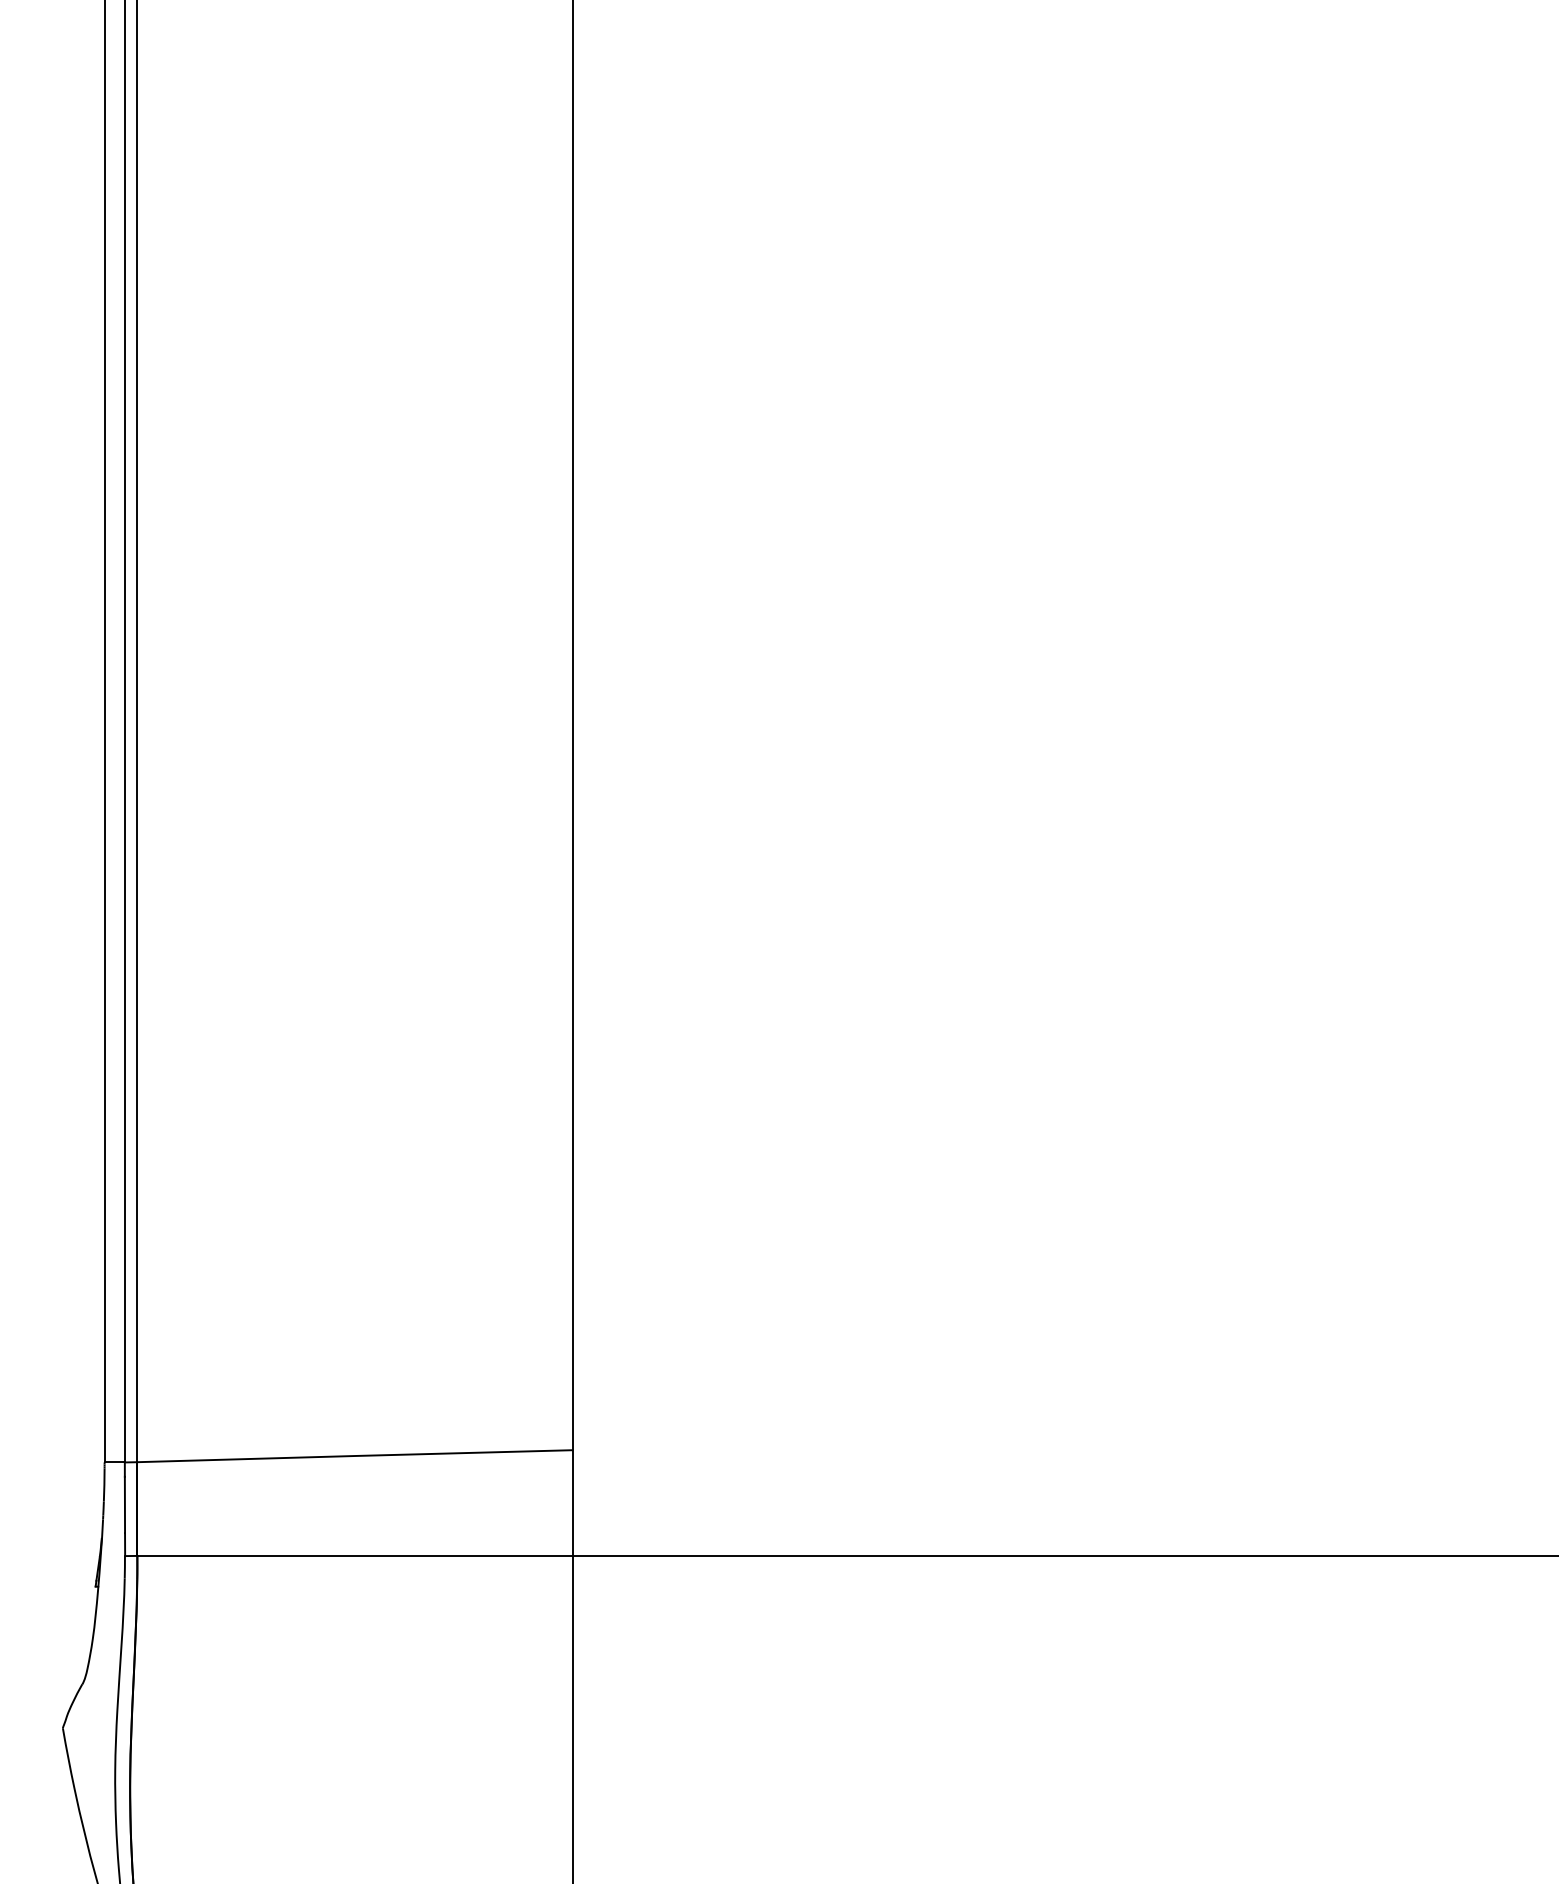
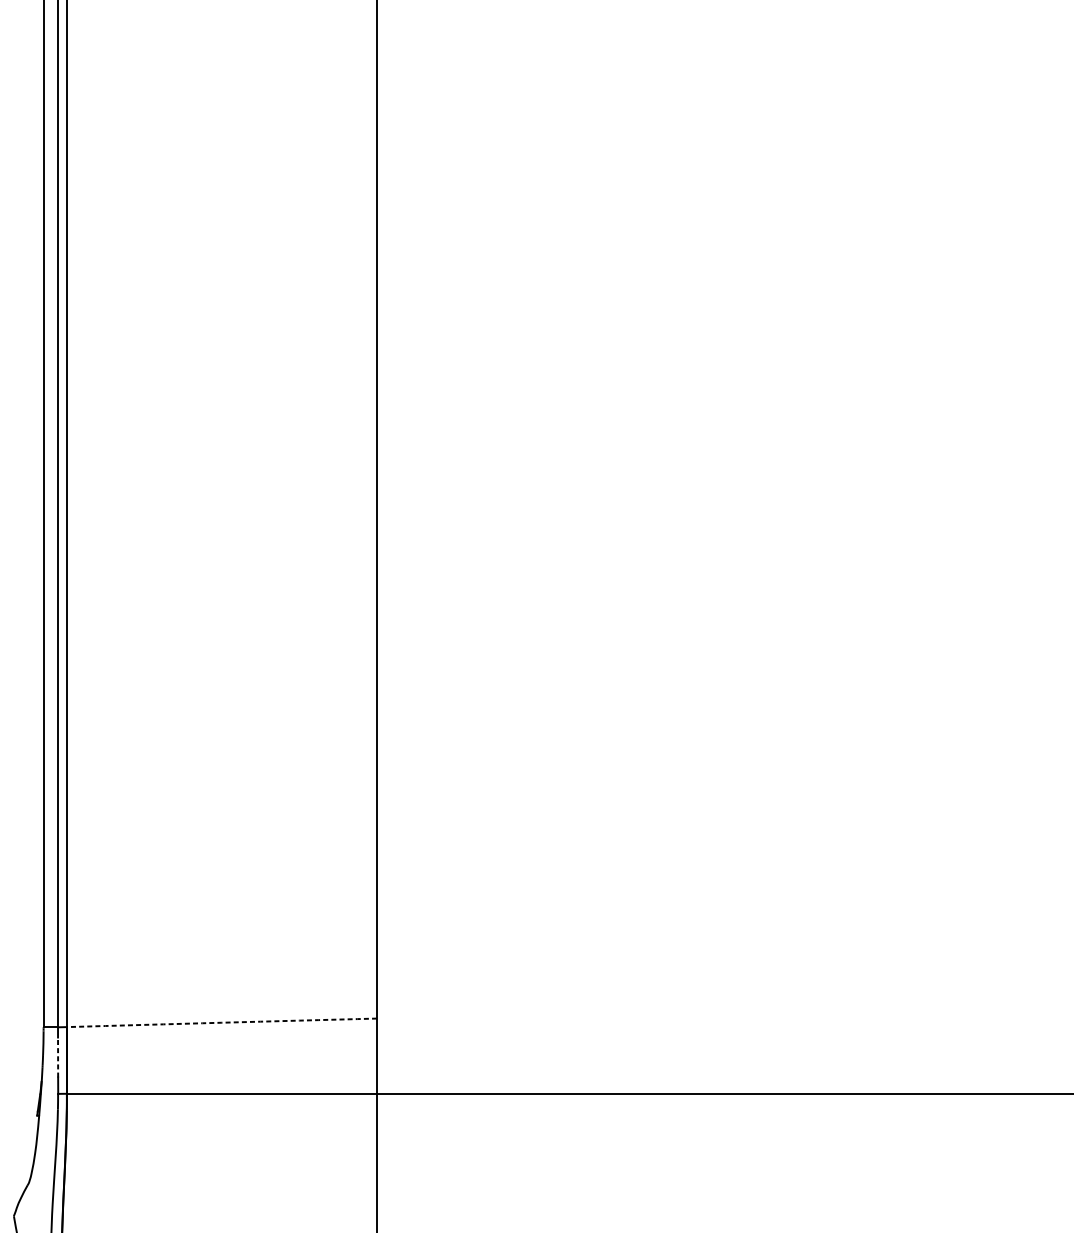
arc: (355, 1456) -> (222, 1023), solid -> dashed
line: (124, 1504) -> (57, 1057), solid -> dashed

